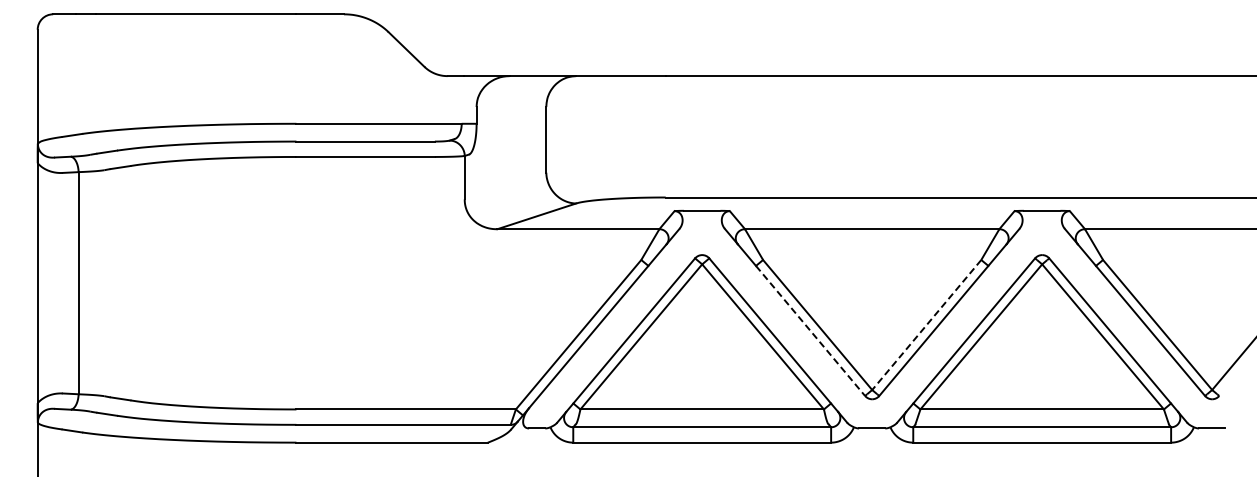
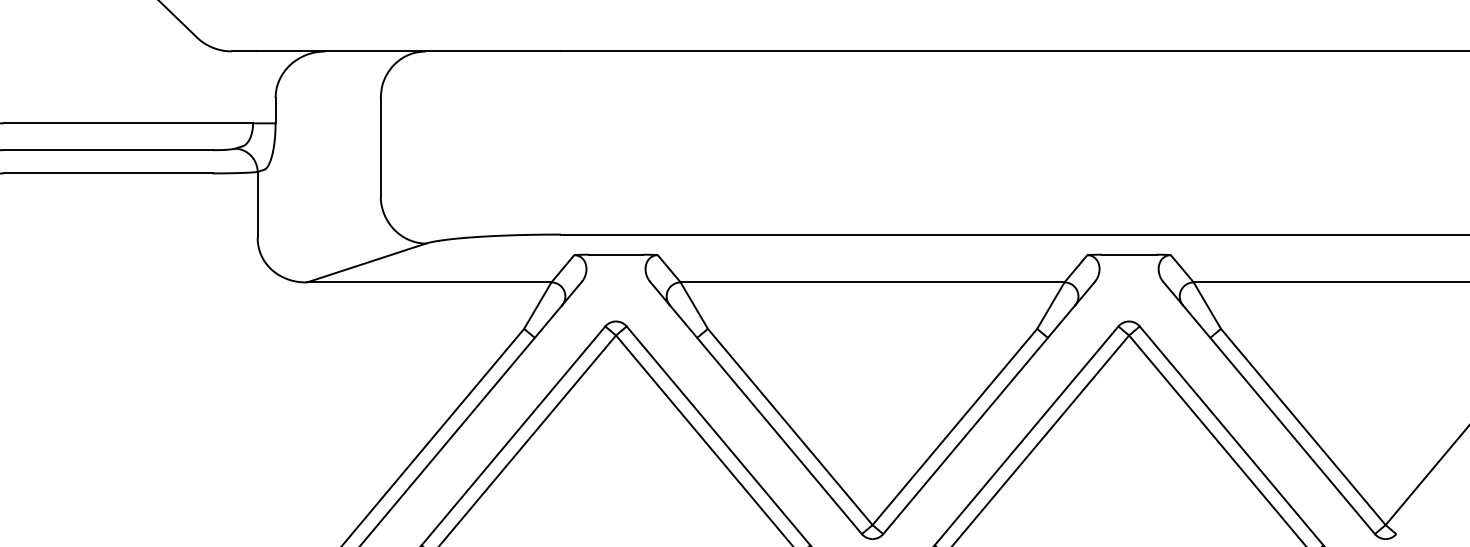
line: (926, 325) -> (954, 427), dashed -> solid
line: (810, 330) -> (779, 435), dashed -> solid

